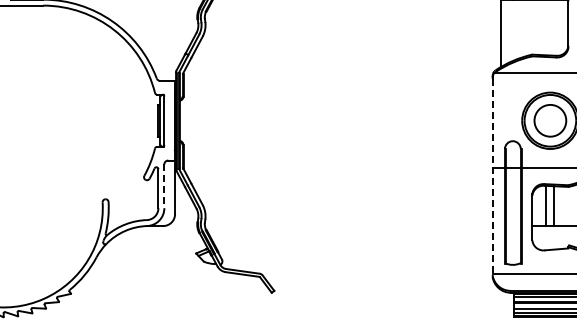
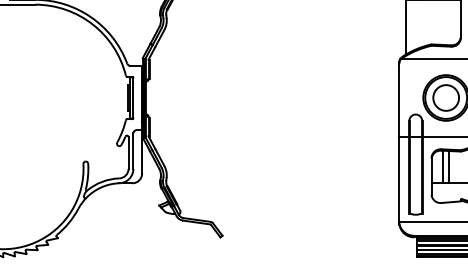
line: (492, 178) -> (399, 144), dashed -> solid
line: (164, 186) -> (133, 151), dashed -> solid

